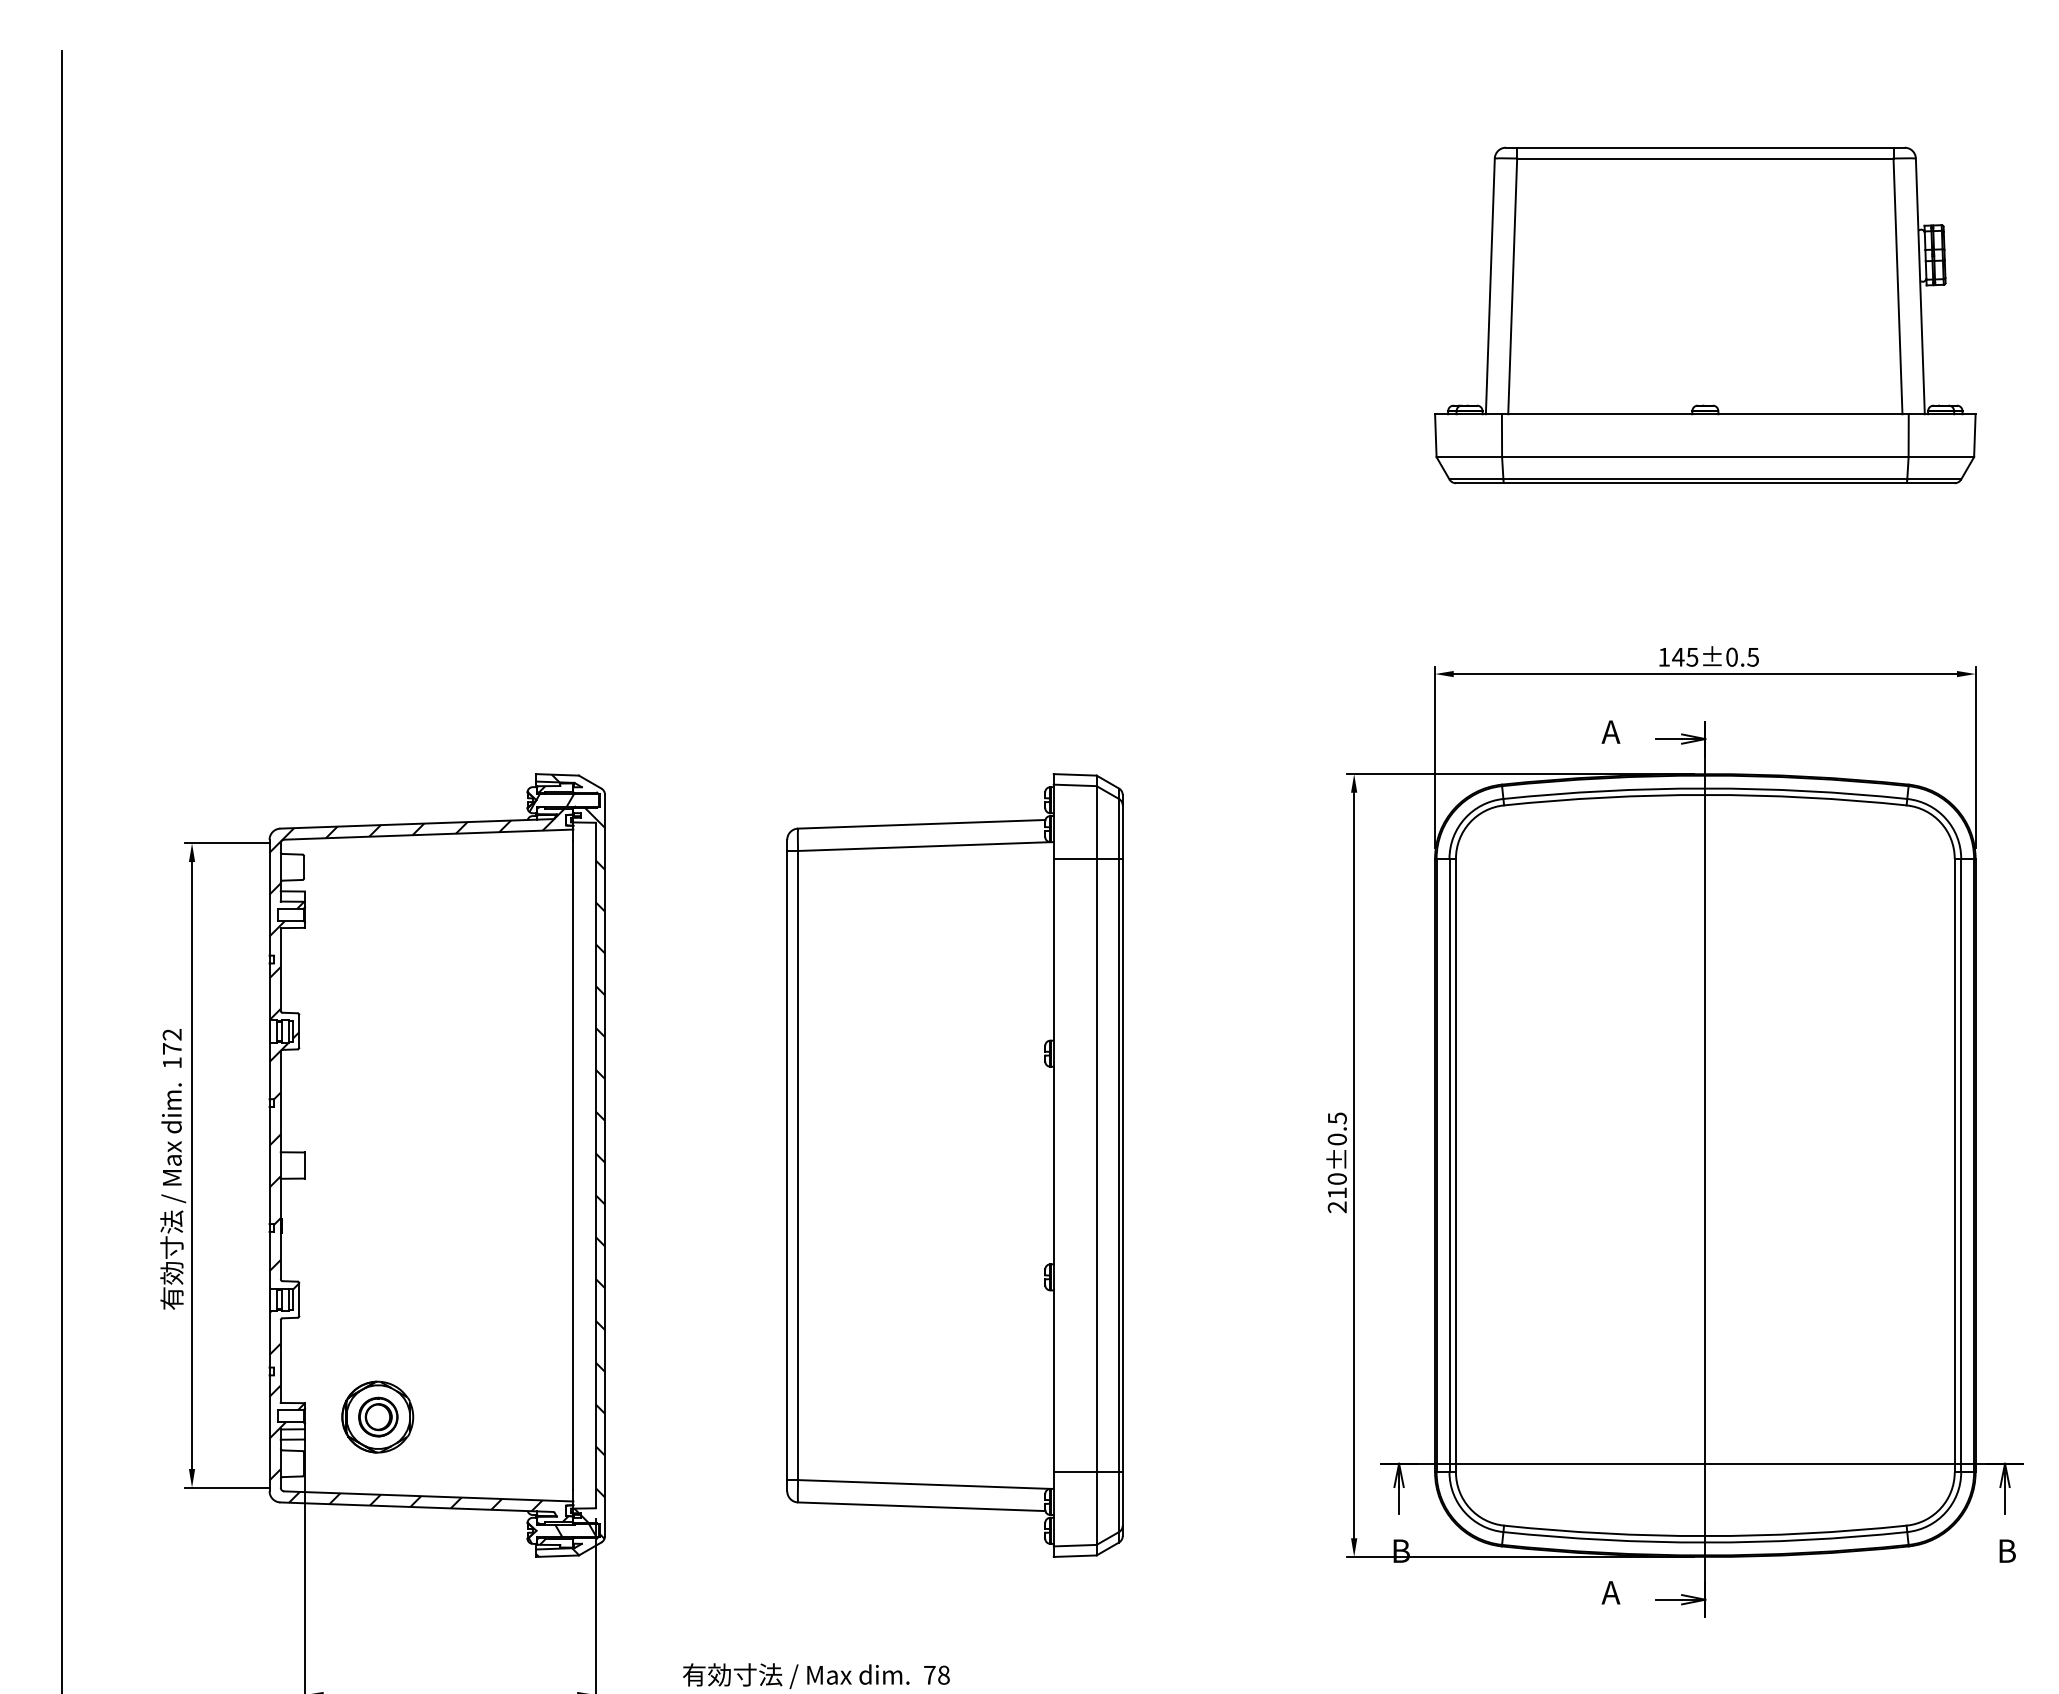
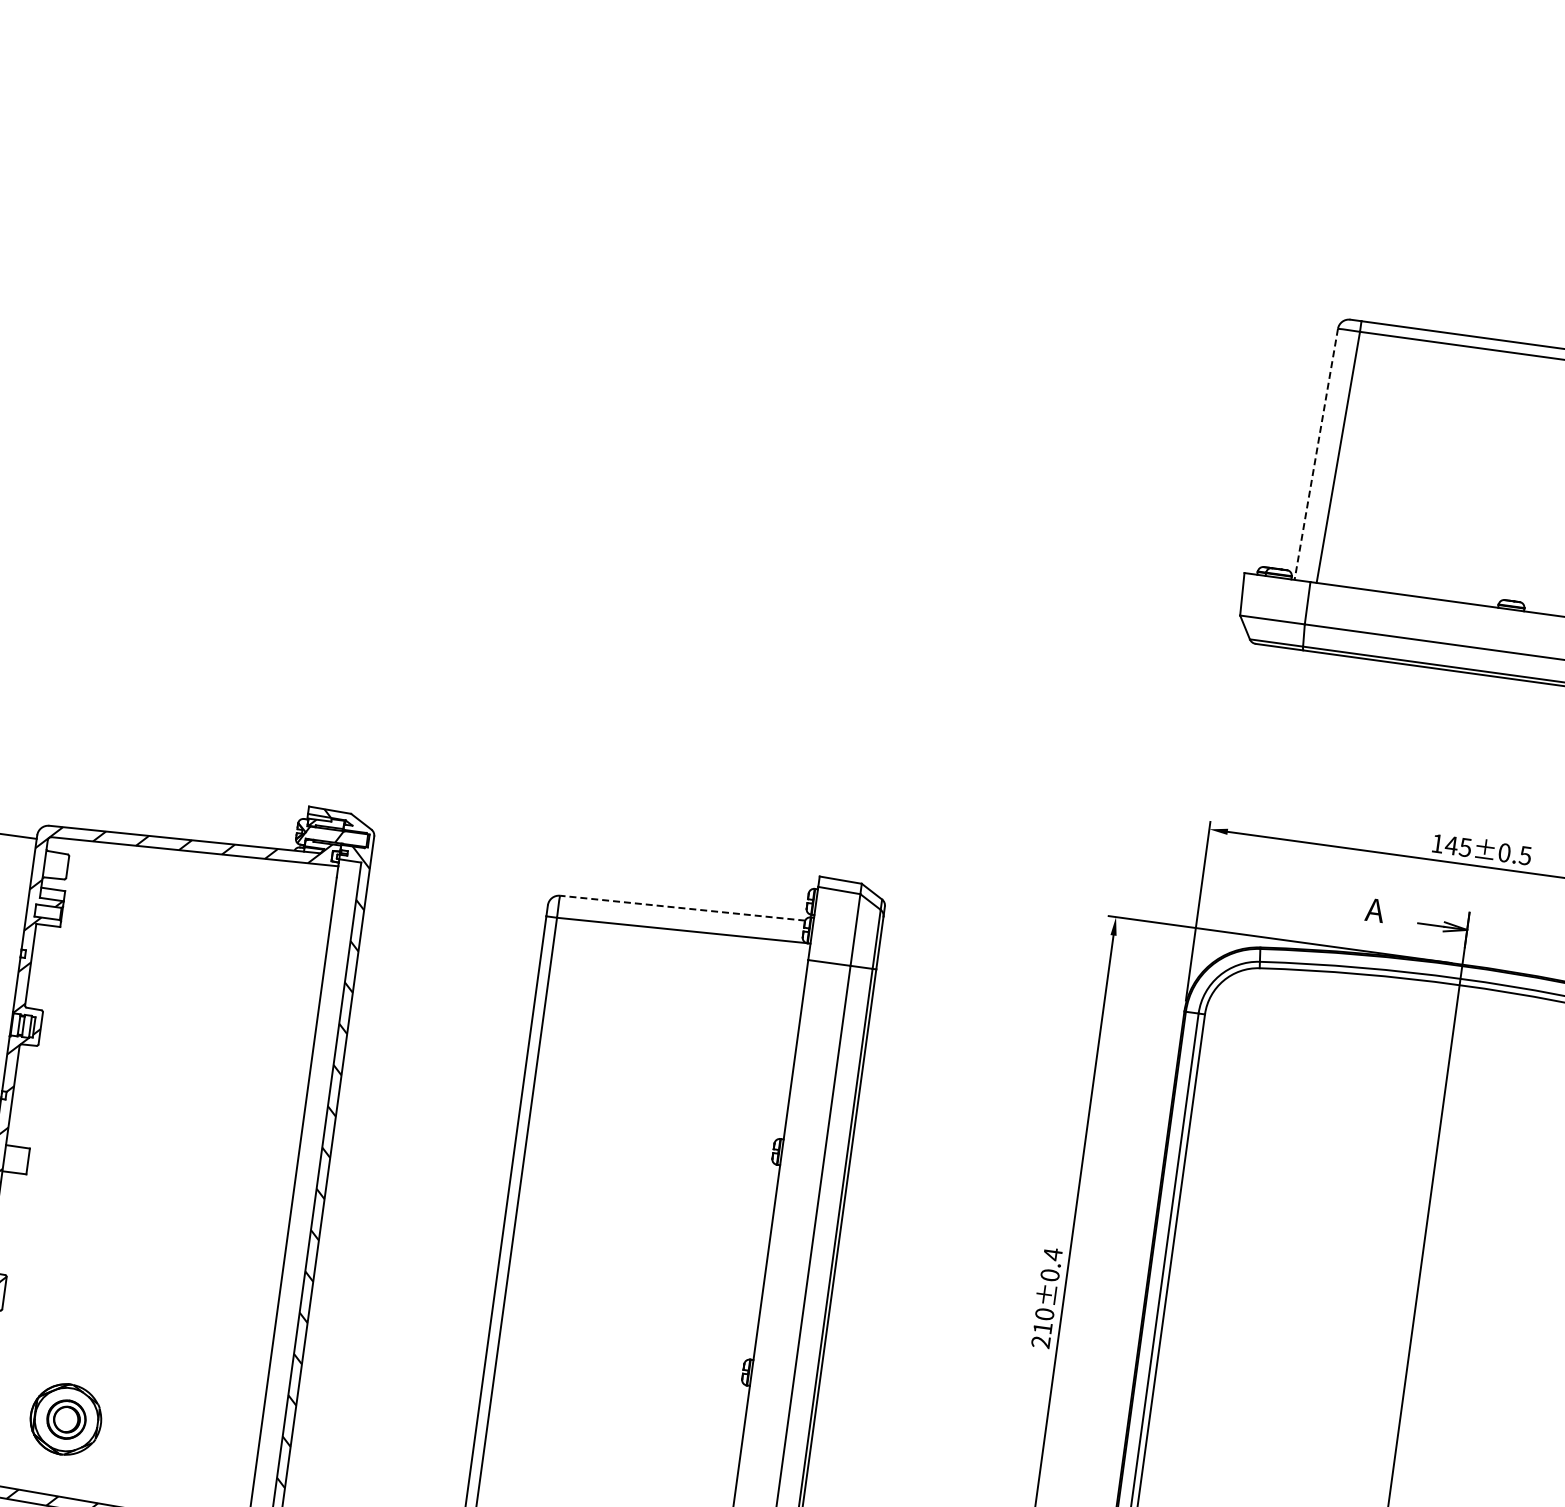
line: (1490, 286) -> (1316, 454), solid -> dashed
line: (921, 824) -> (682, 908), solid -> dashed
text: (1337, 1118) -> (1053, 1254), 210±0.5 -> 210±0.4

